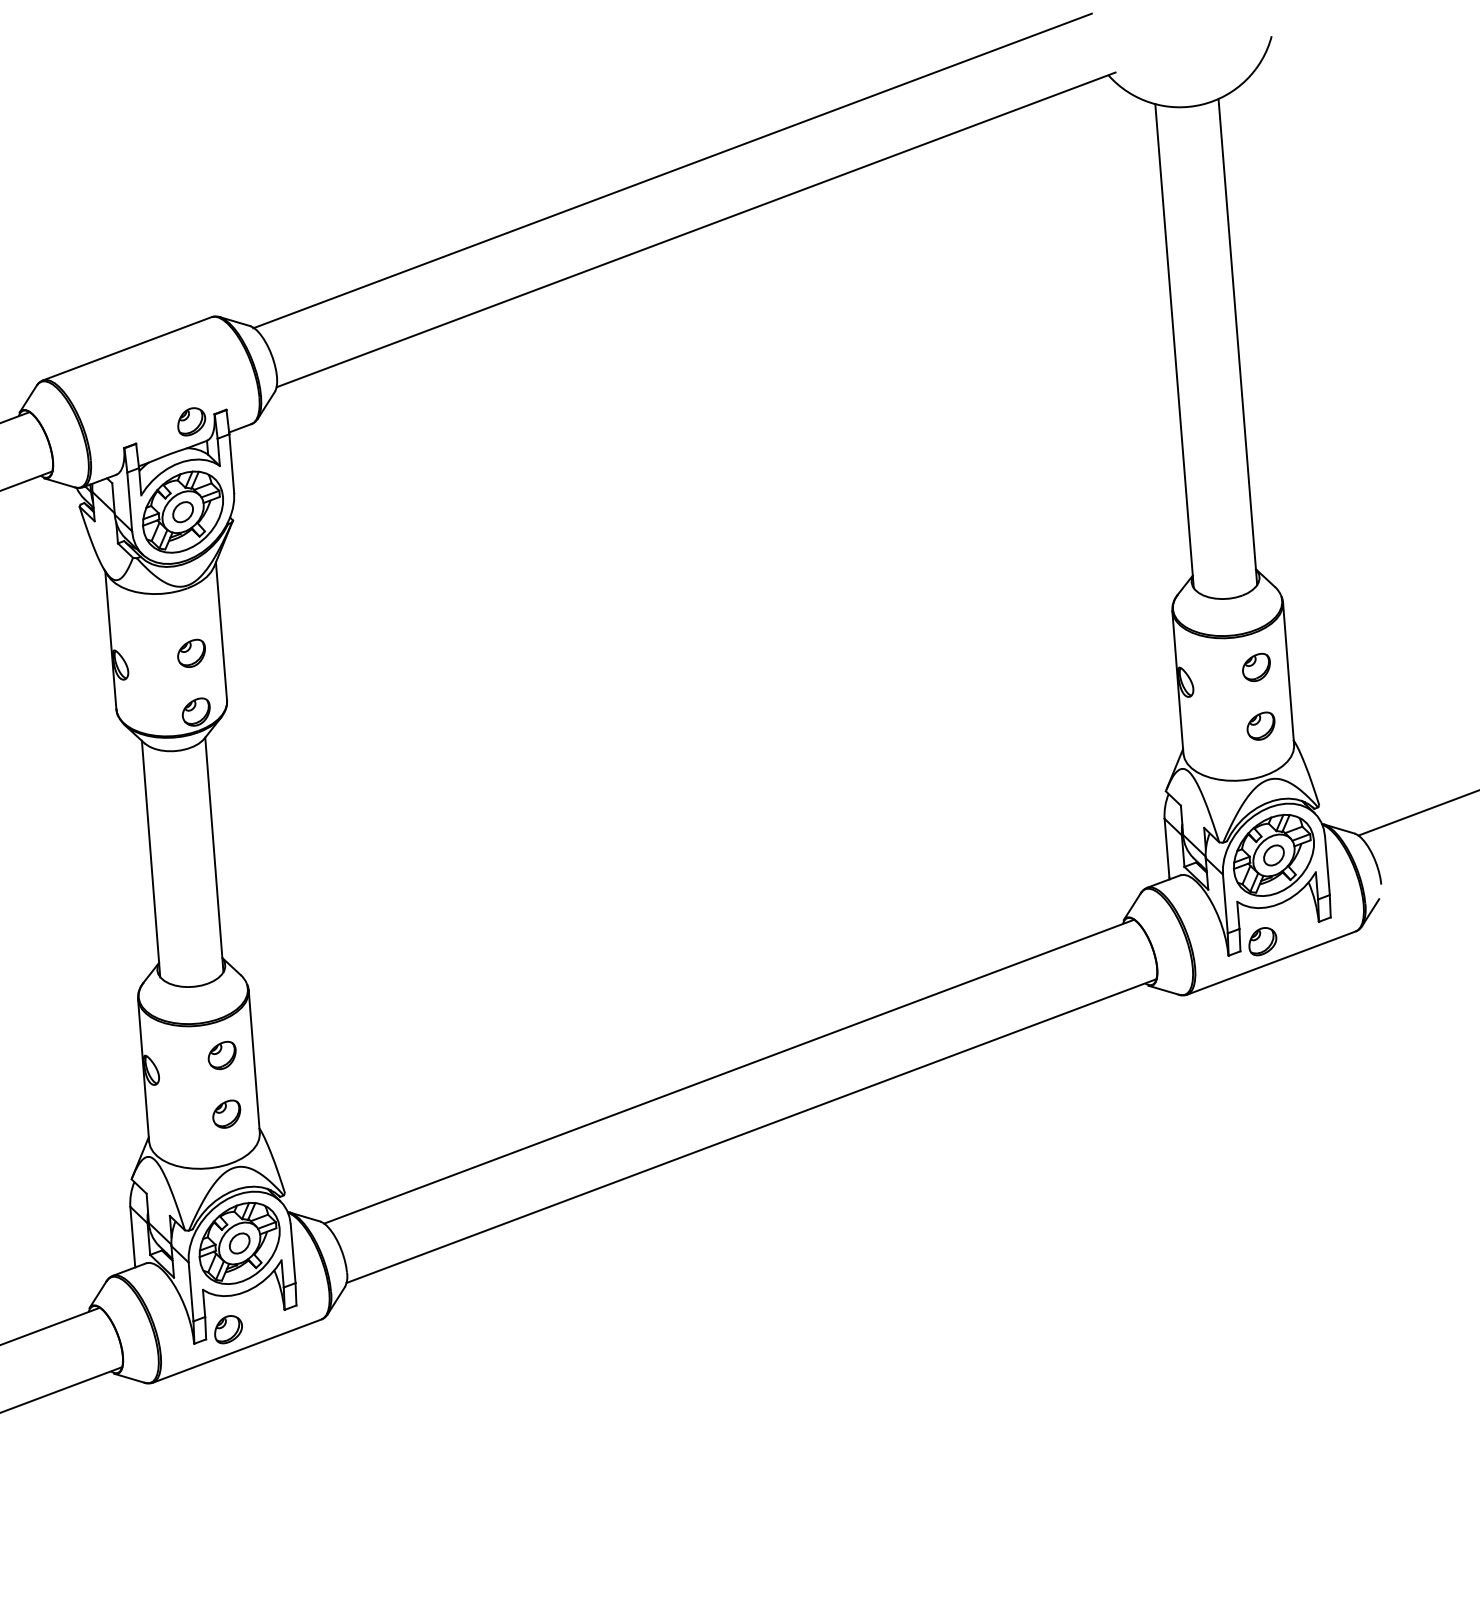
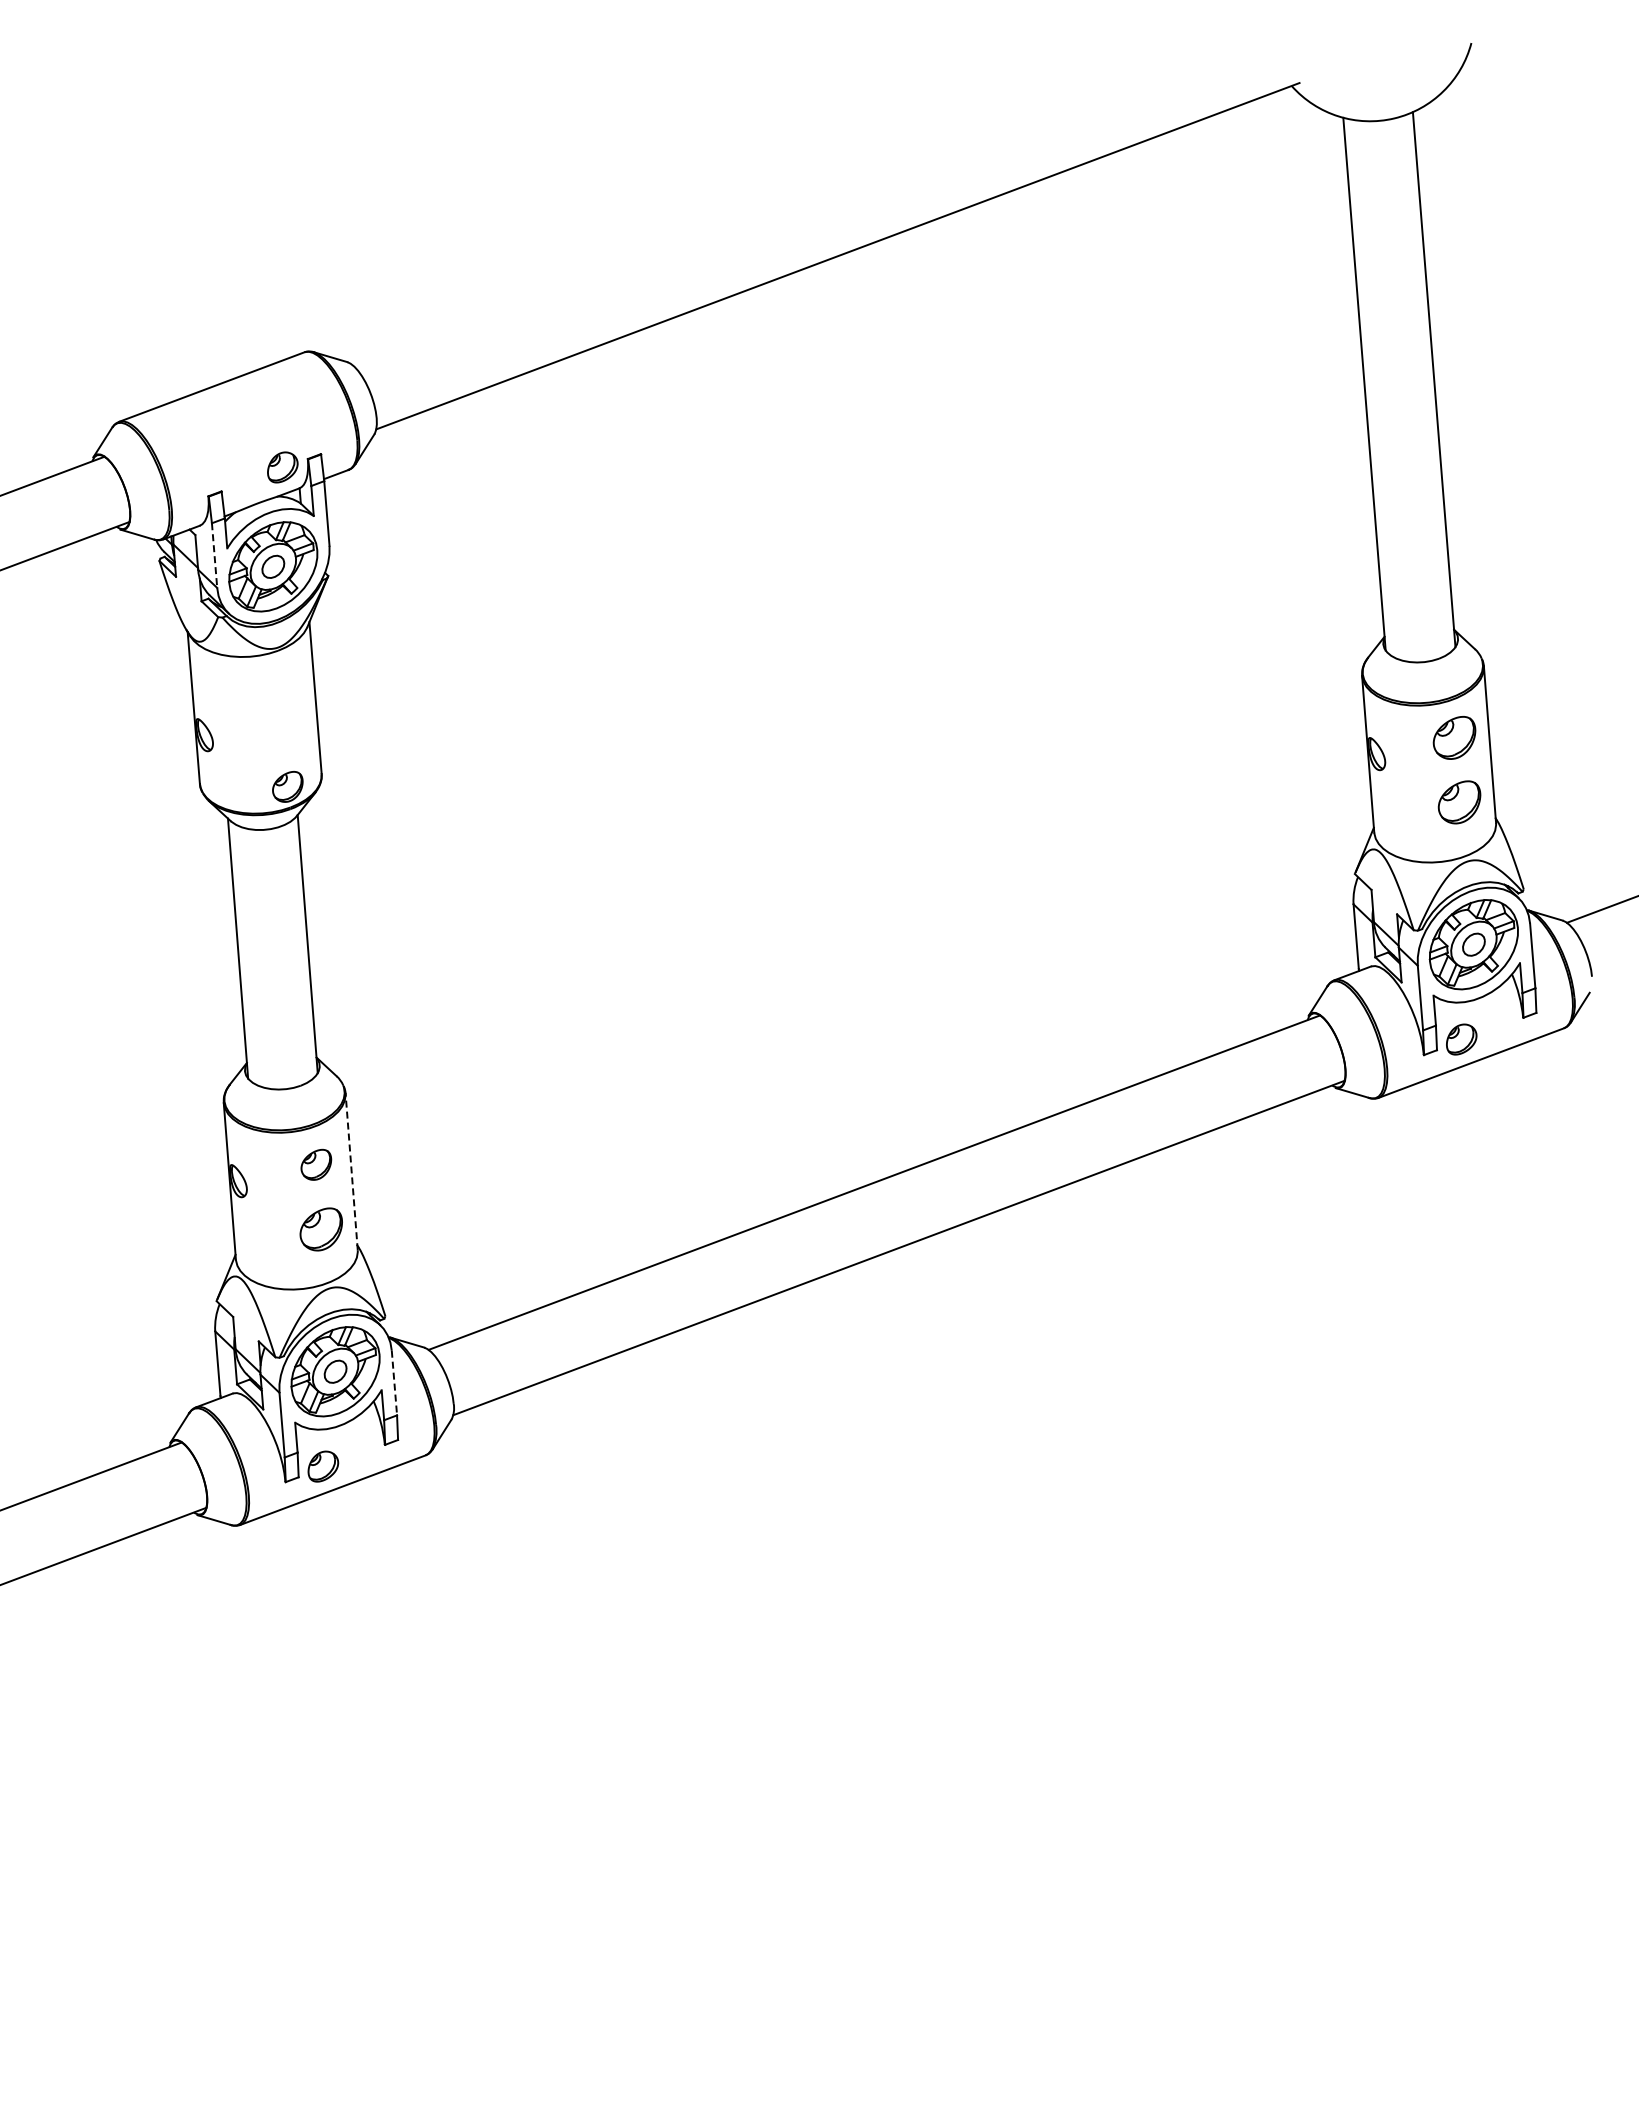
line: (672, 171) -> (811, 191), removed
line: (129, 502) -> (214, 556), solid -> dashed
part: (191, 653) -> (282, 722), removed
part: (1256, 667) -> (1454, 737), size x1.4
part: (1260, 726) -> (1459, 802), size x1.4
line: (254, 1061) -> (351, 1171), solid -> dashed
part: (226, 1114) -> (321, 1229), size x1.4
line: (293, 1254) -> (394, 1383), solid -> dashed

